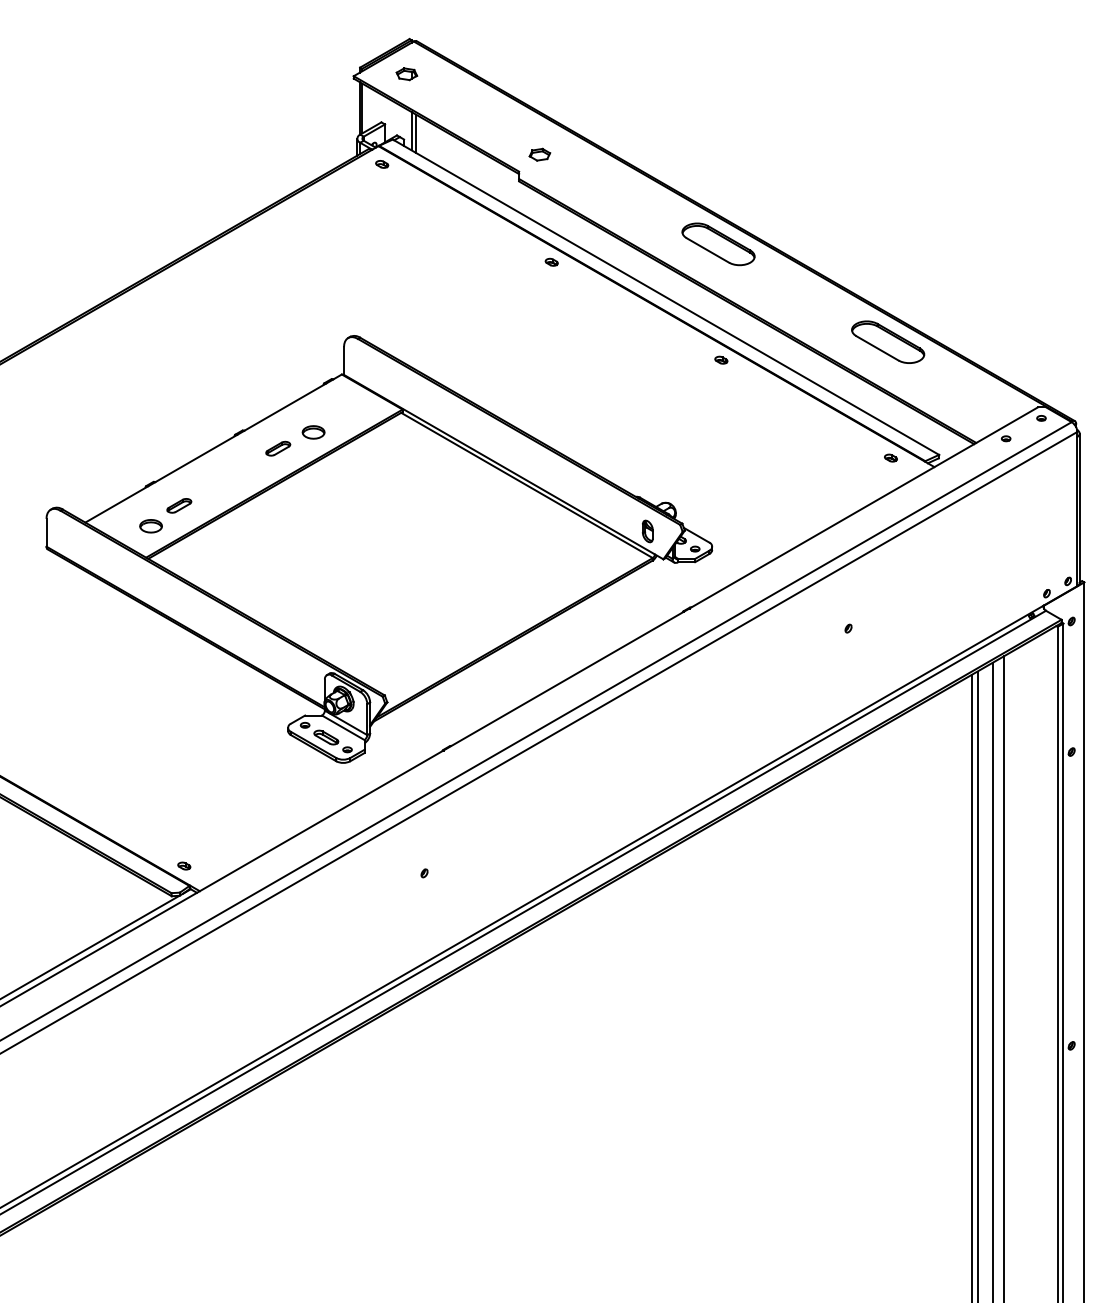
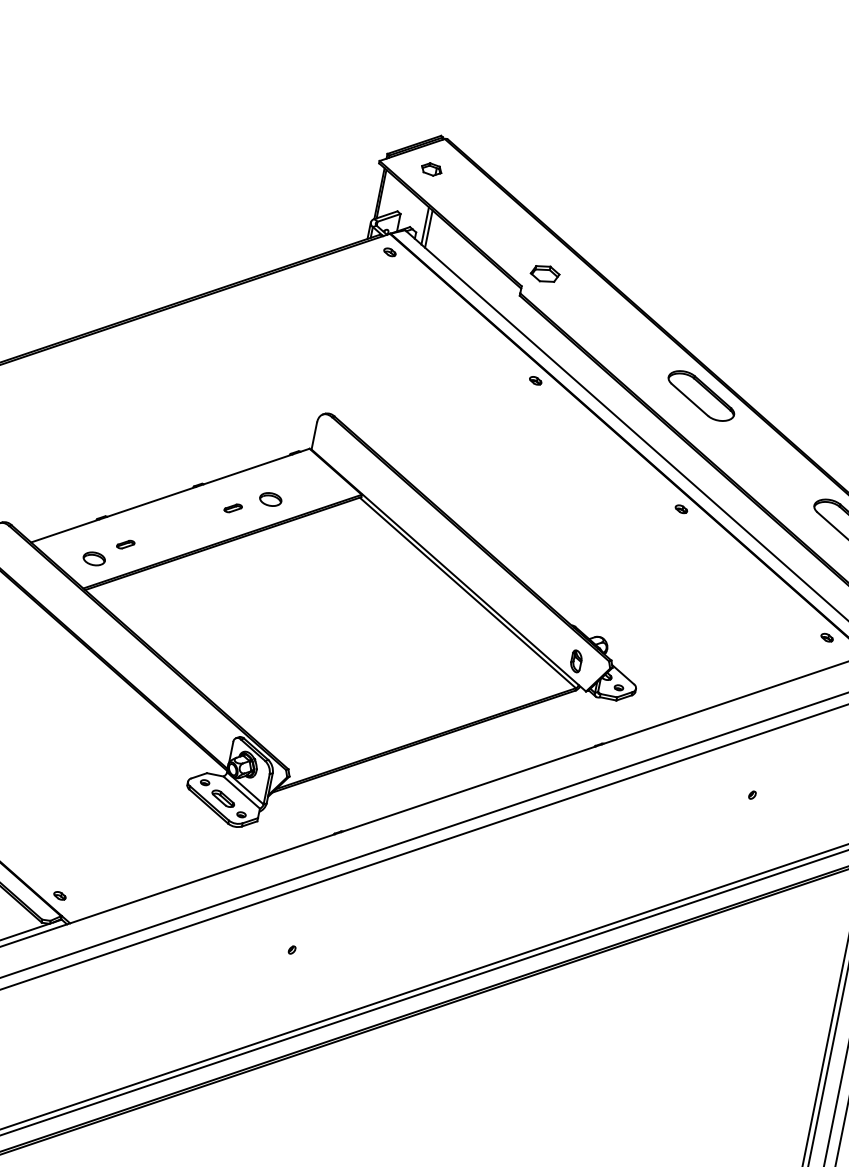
part: (539, 154) -> (544, 273), size x1.4
part: (278, 448) -> (233, 508), size x0.7
part: (179, 505) -> (126, 544), size x0.7

